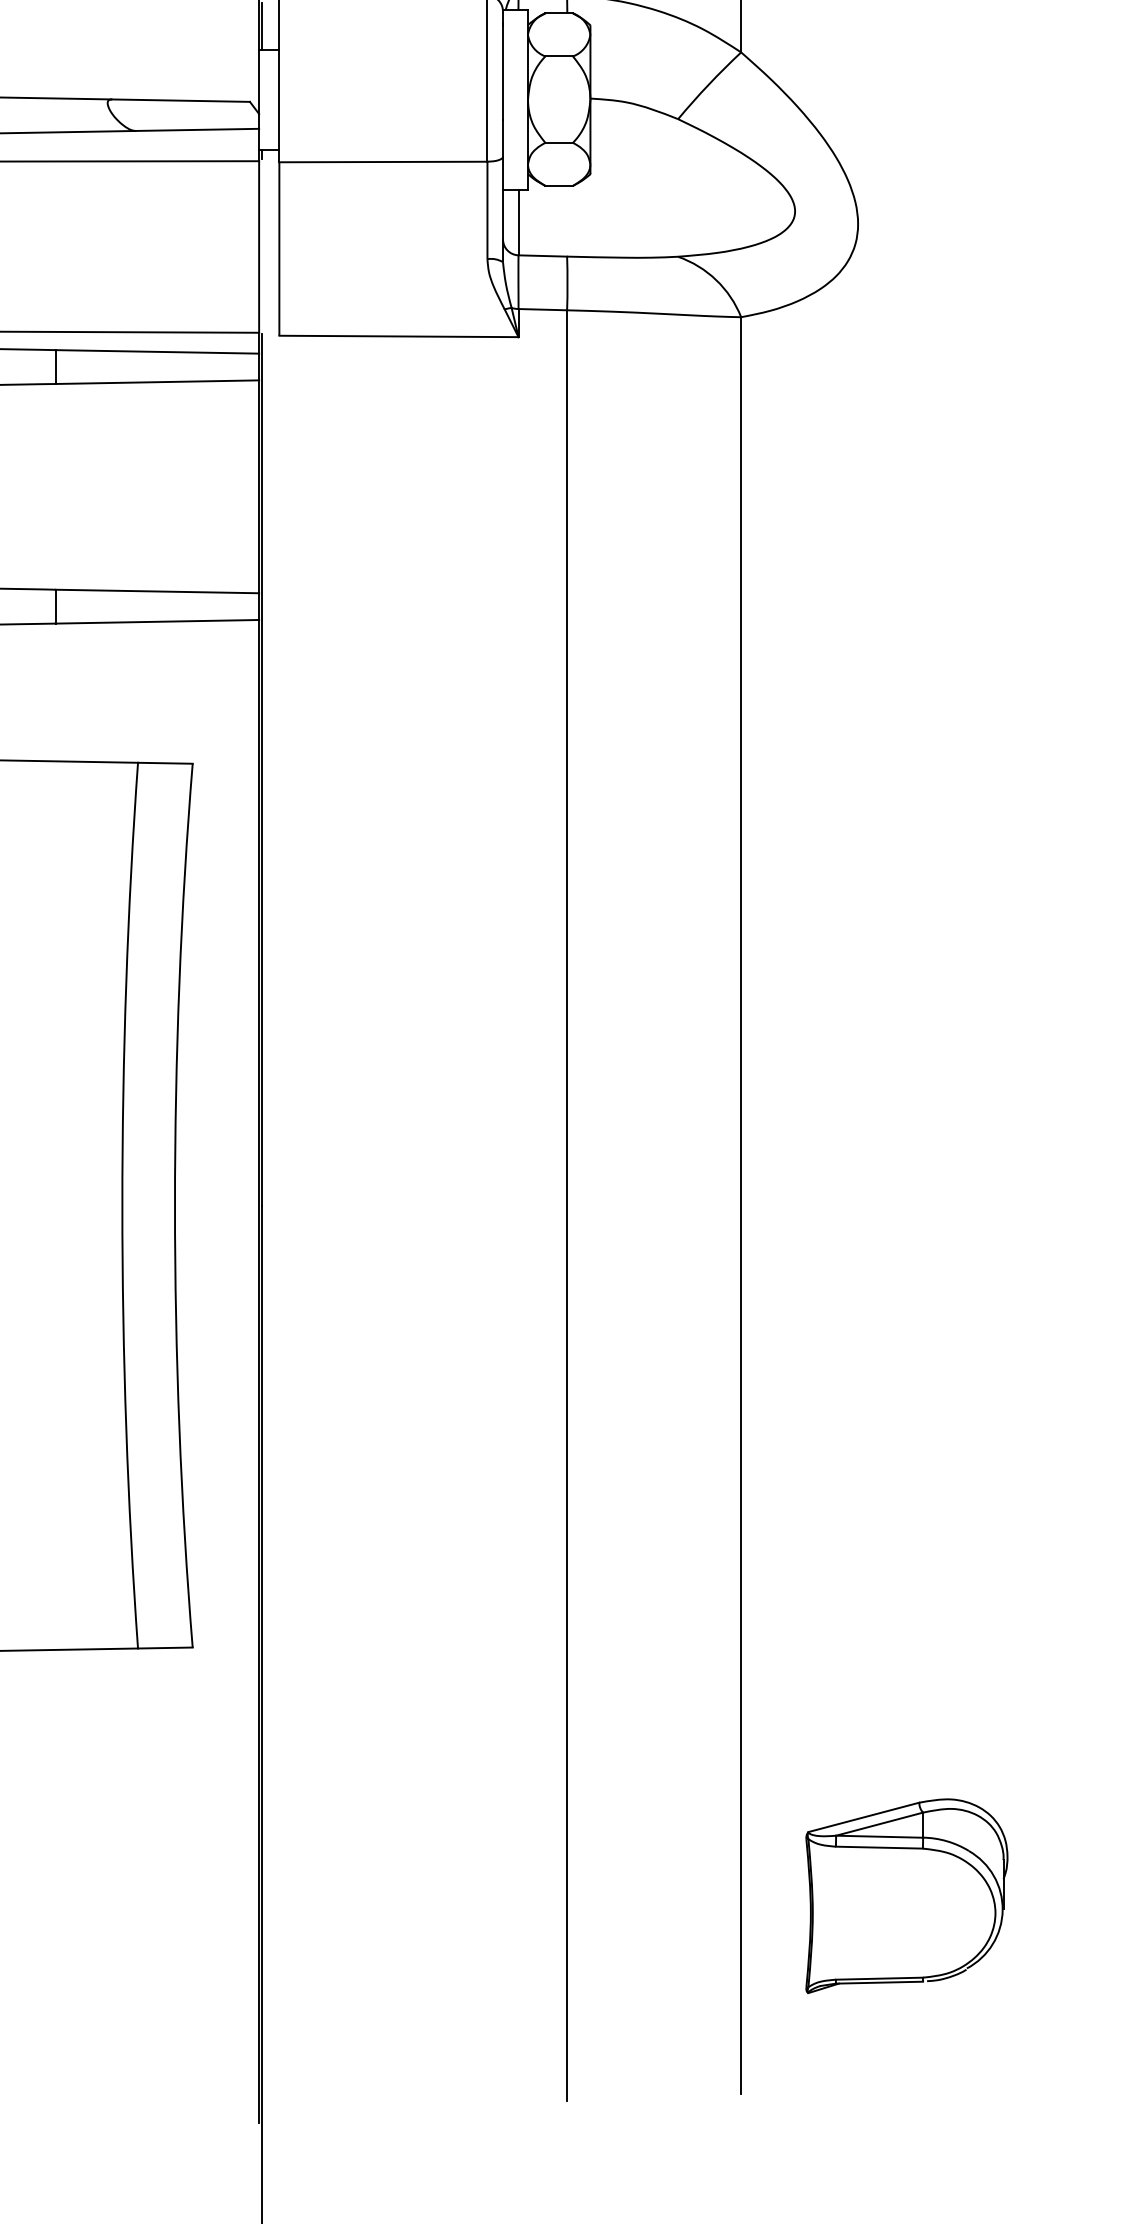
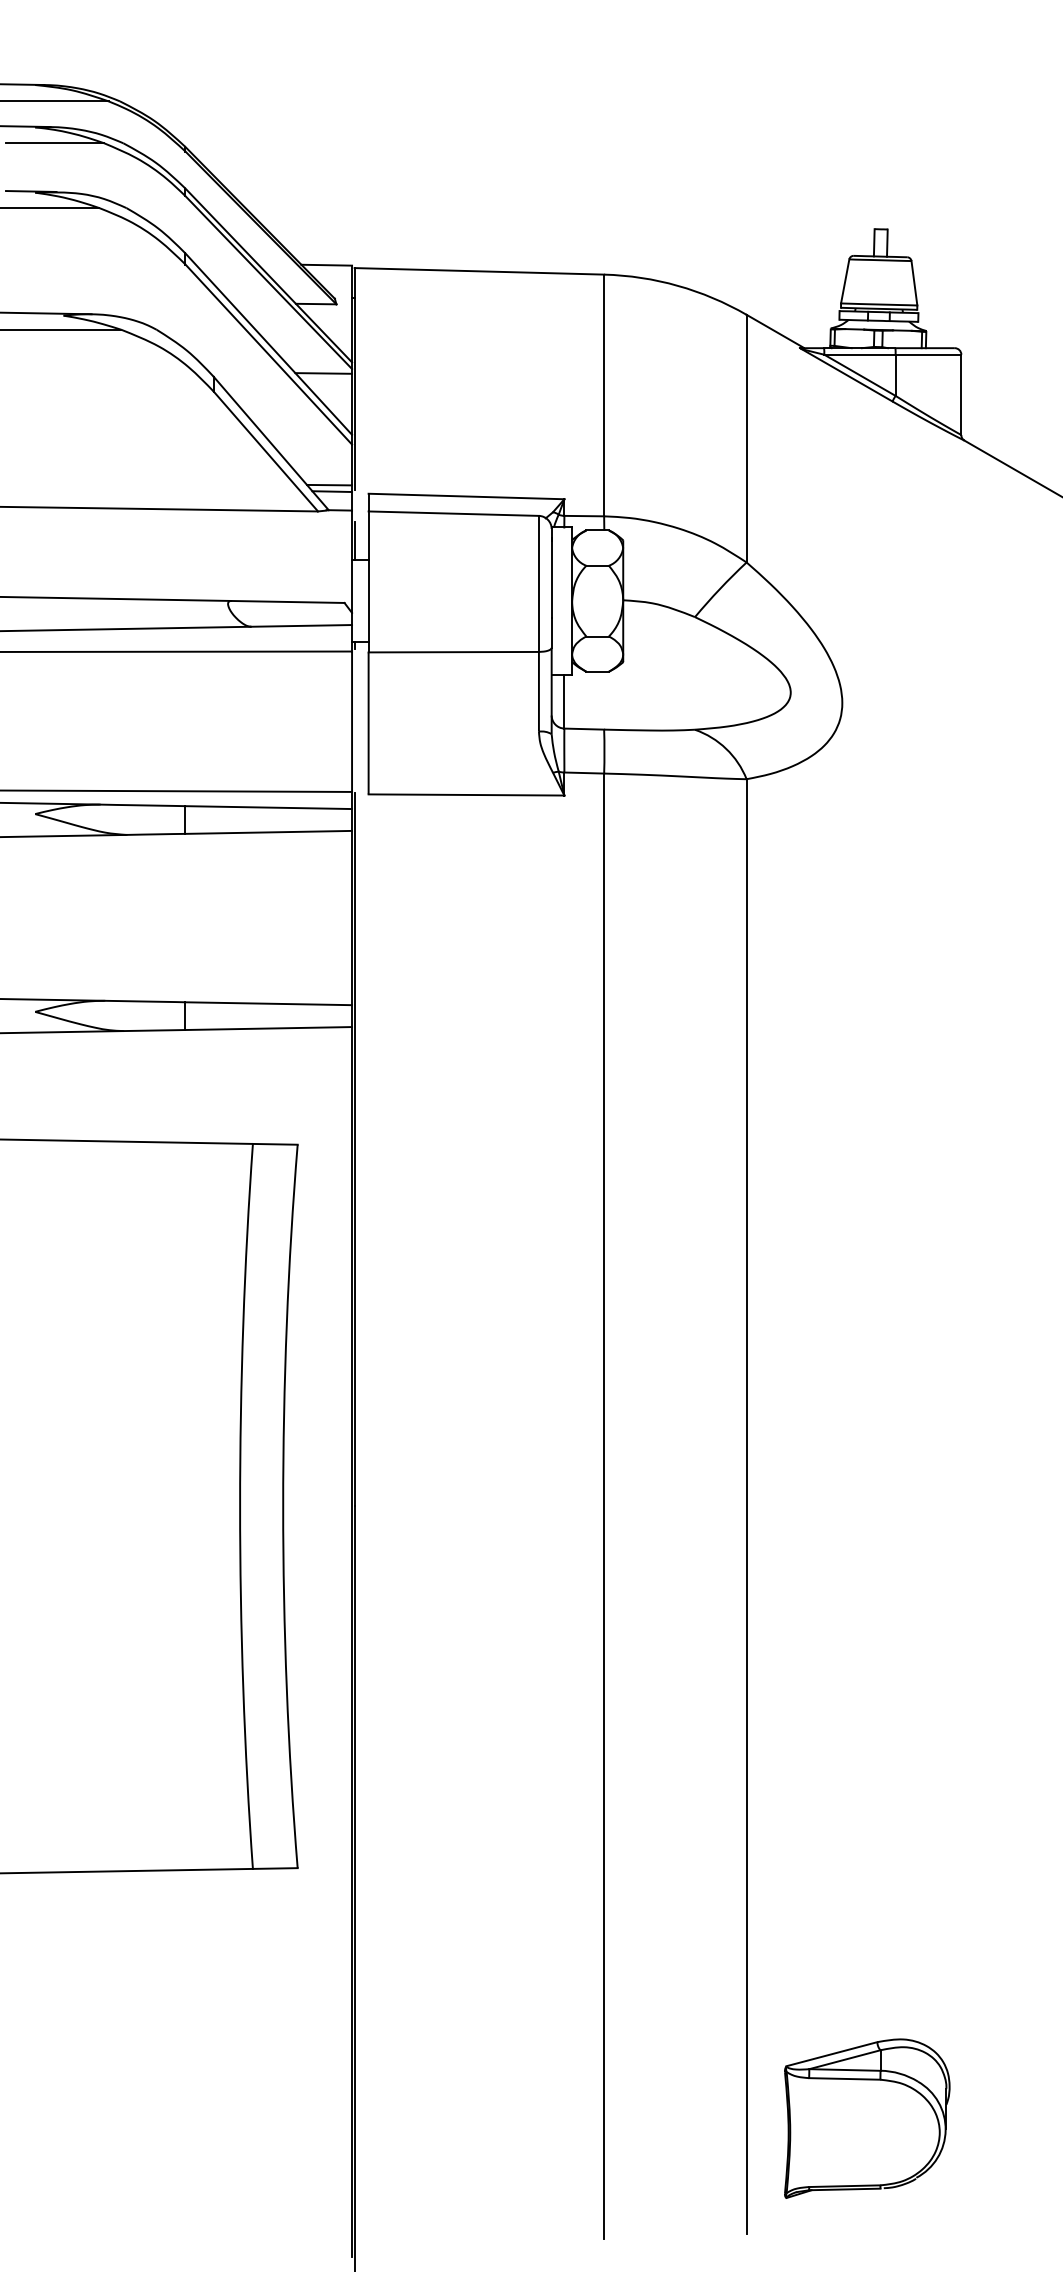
part: (907, 1895) -> (867, 2118), moved

